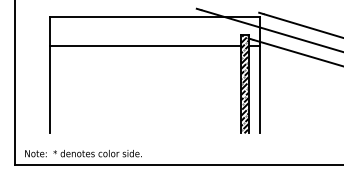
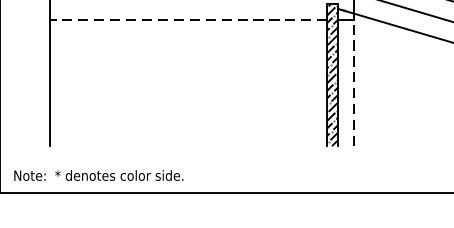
line: (145, 46) -> (188, 20), solid -> dashed
line: (259, 89) -> (353, 82), solid -> dashed

